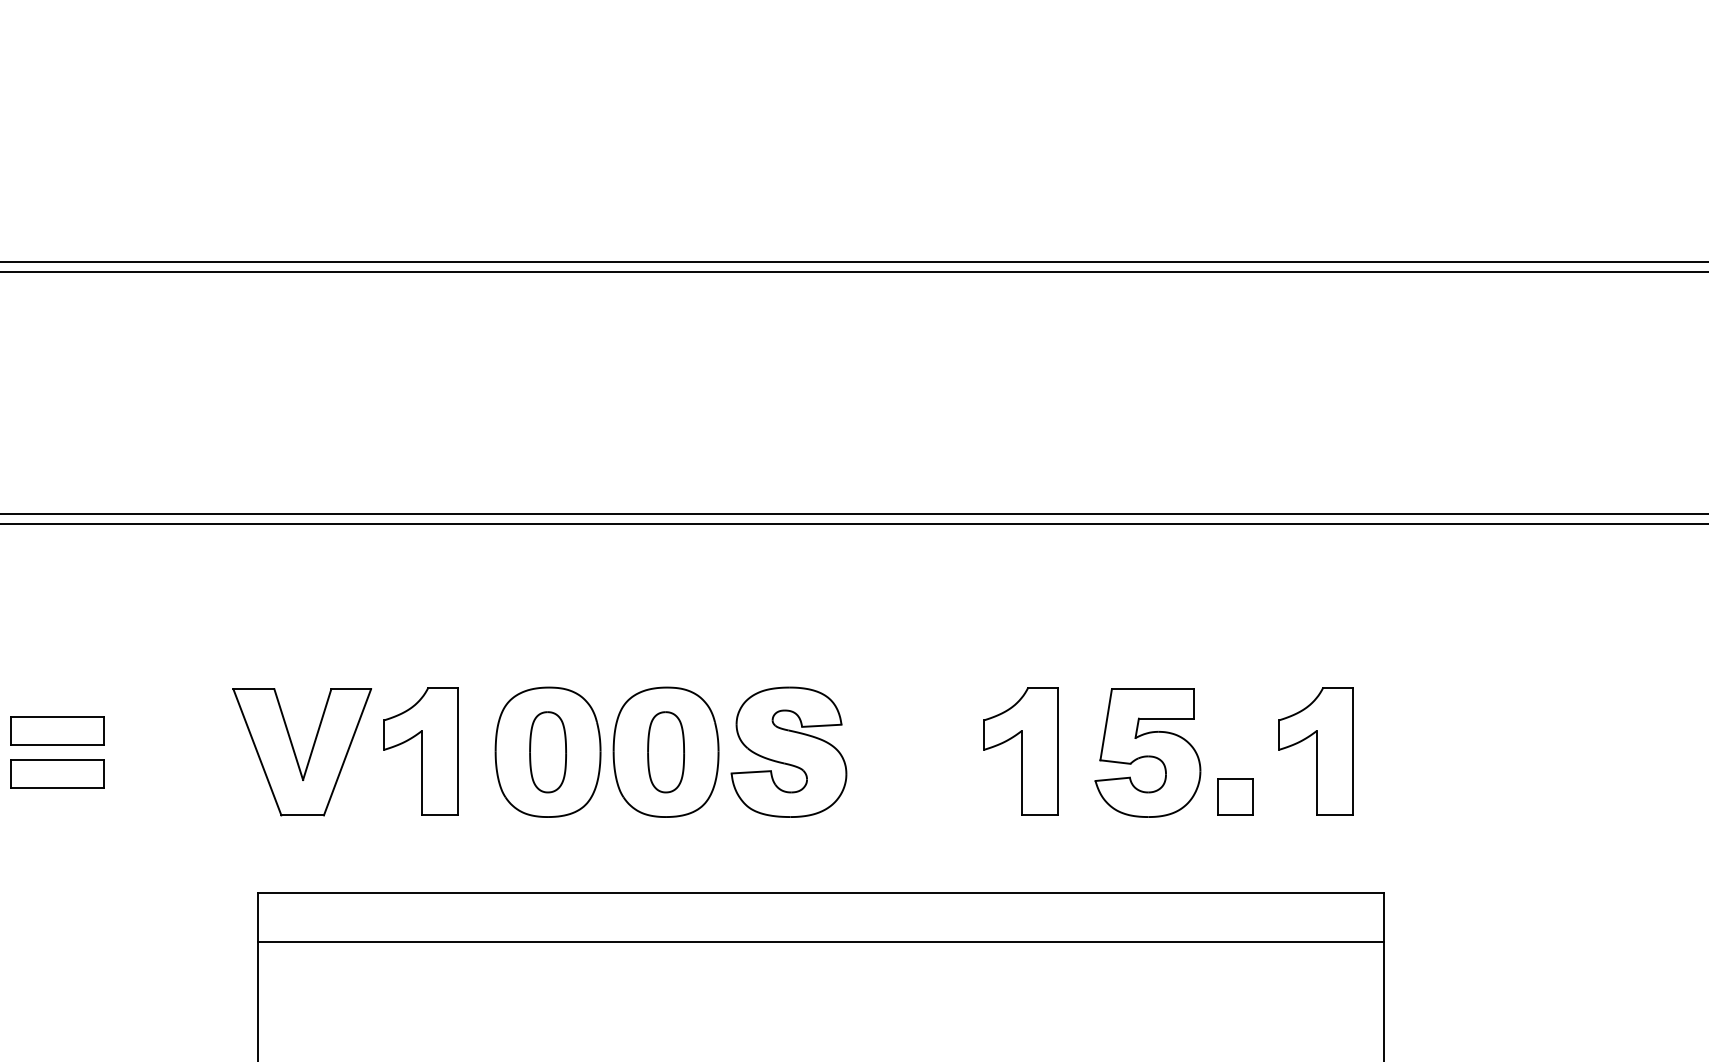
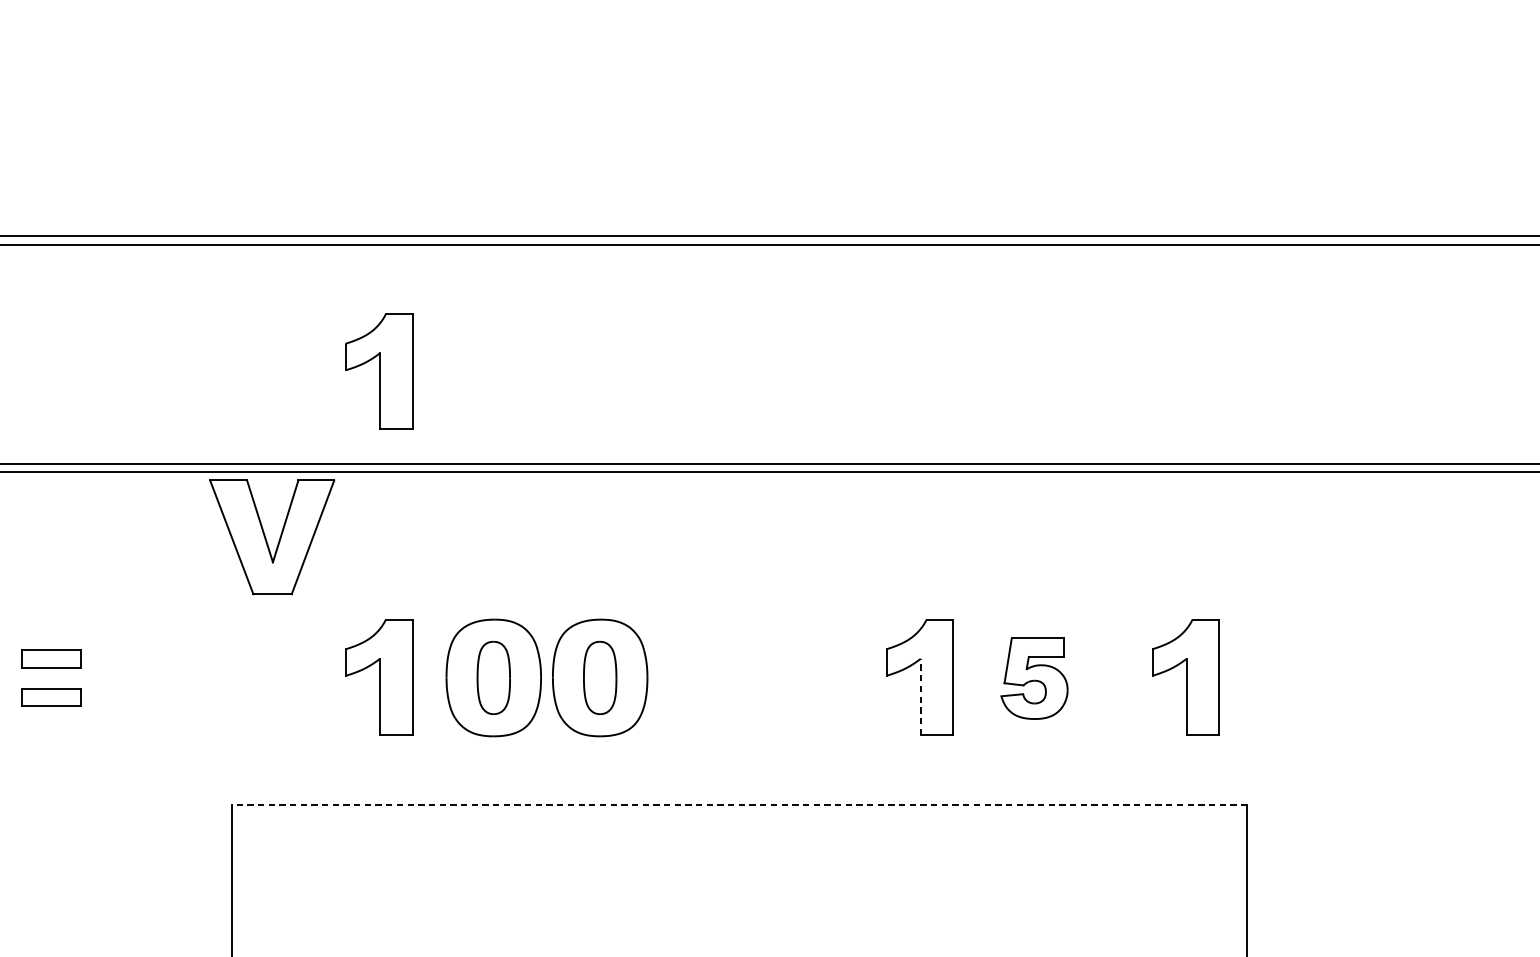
part: (420, 412) -> (378, 371), added
part: (57, 730) -> (51, 658), size x0.7
part: (788, 751) -> (710, 677), removed
part: (1147, 752) -> (1034, 678), size x0.7
part: (296, 755) -> (267, 540), moved
line: (1021, 772) -> (920, 696), solid -> dashed
part: (57, 773) -> (51, 697), size x0.7
part: (1235, 796) -> (1113, 717), removed
line: (820, 893) -> (739, 805), solid -> dashed
line: (820, 941) -> (739, 848), removed

